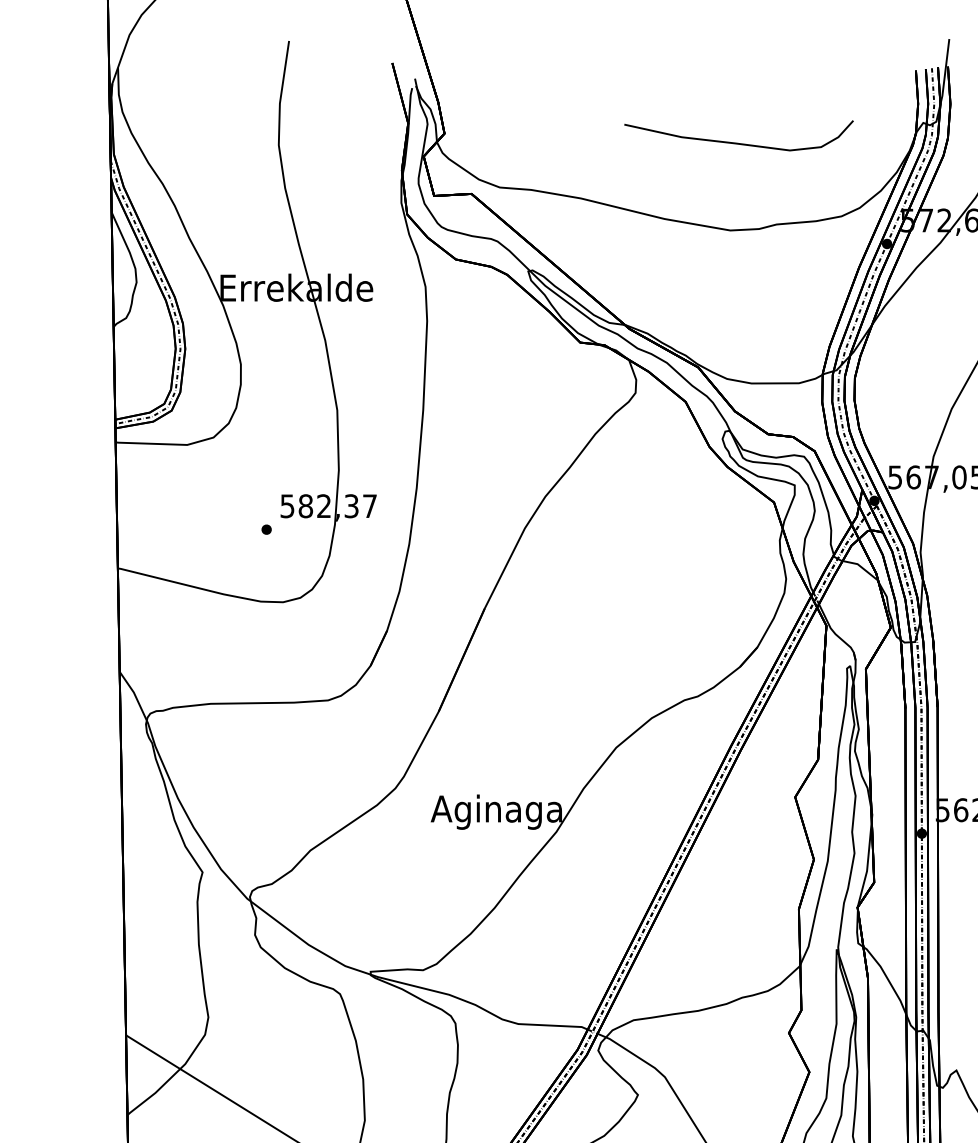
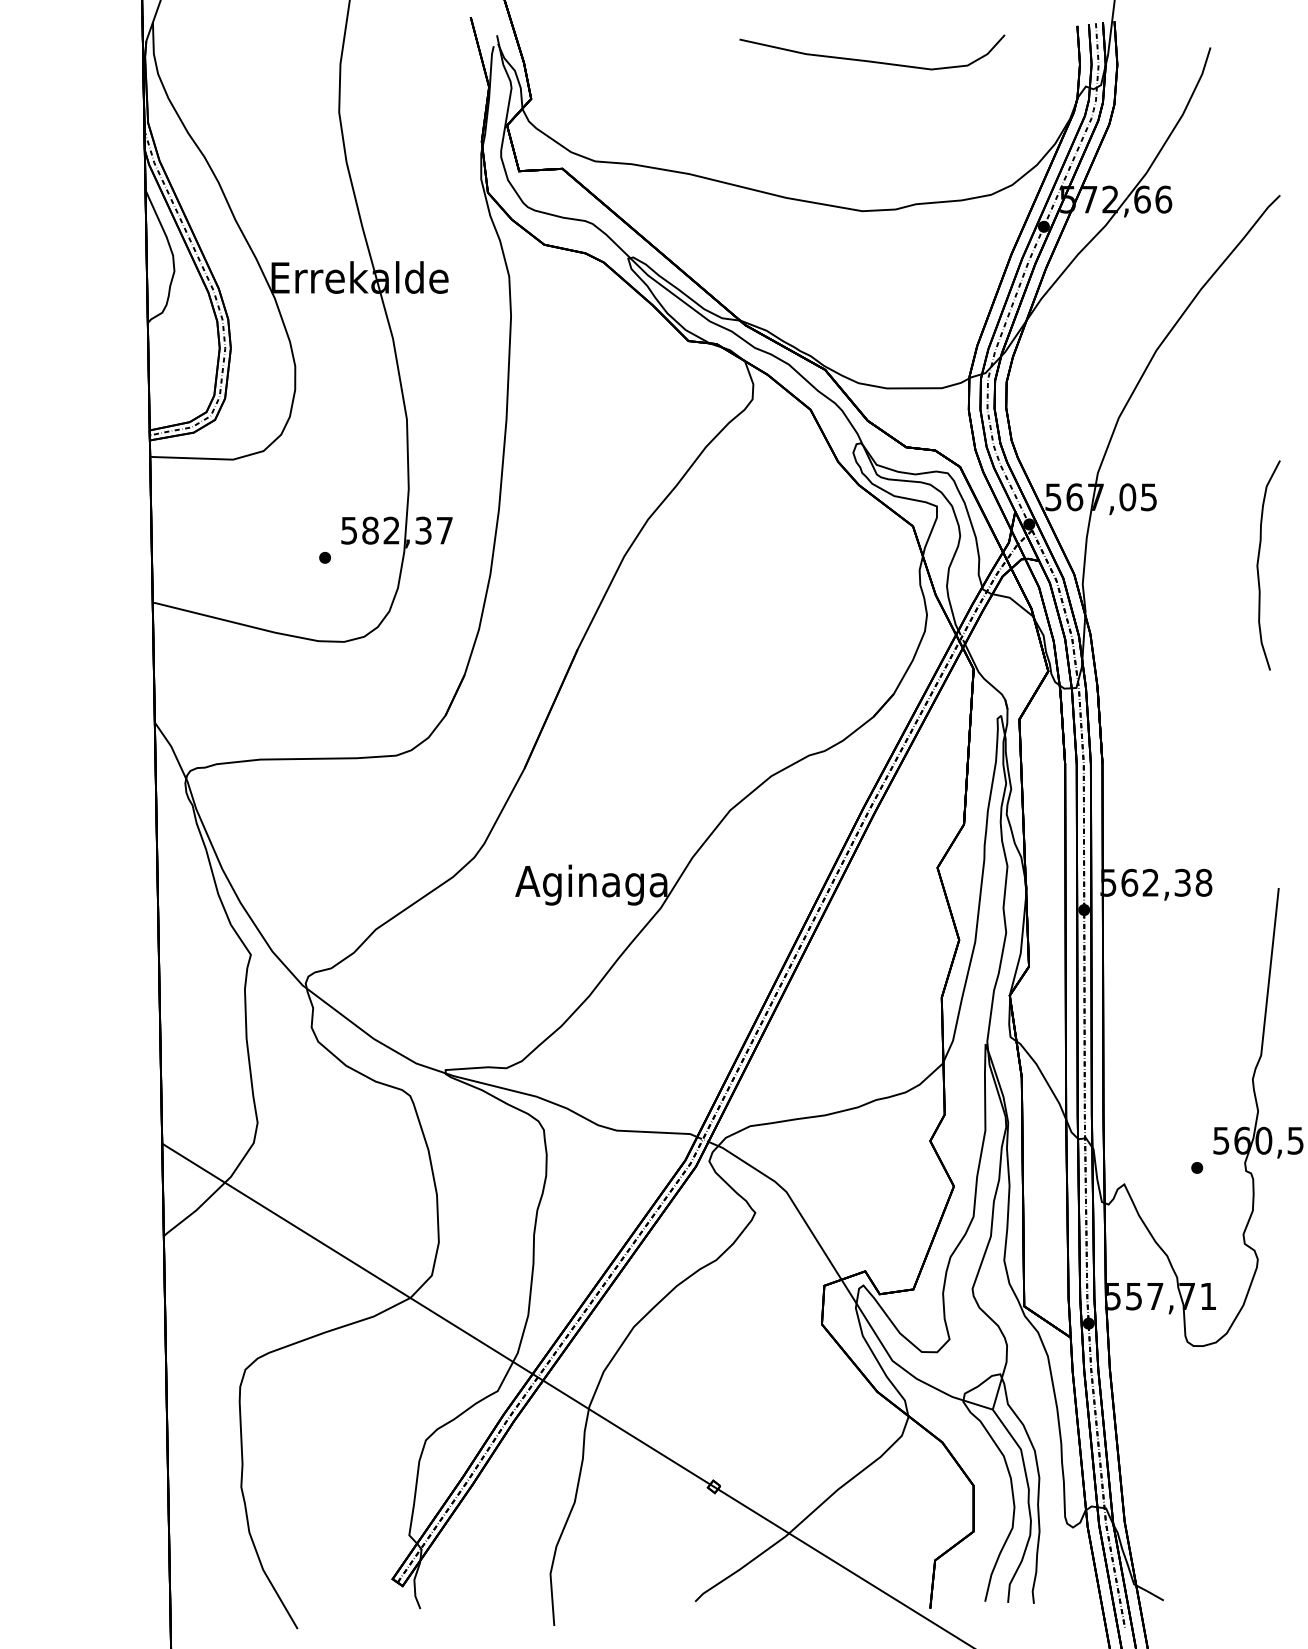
curve: (738, 142) -> (871, 60), moved

